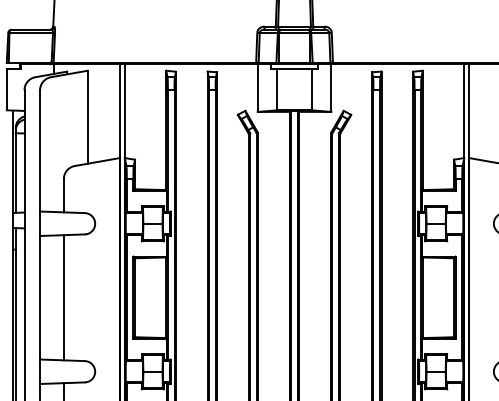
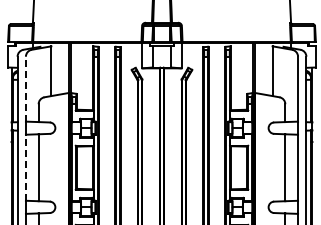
line: (39, 149) -> (25, 88), solid -> dashed
line: (39, 297) -> (25, 167), solid -> dashed

